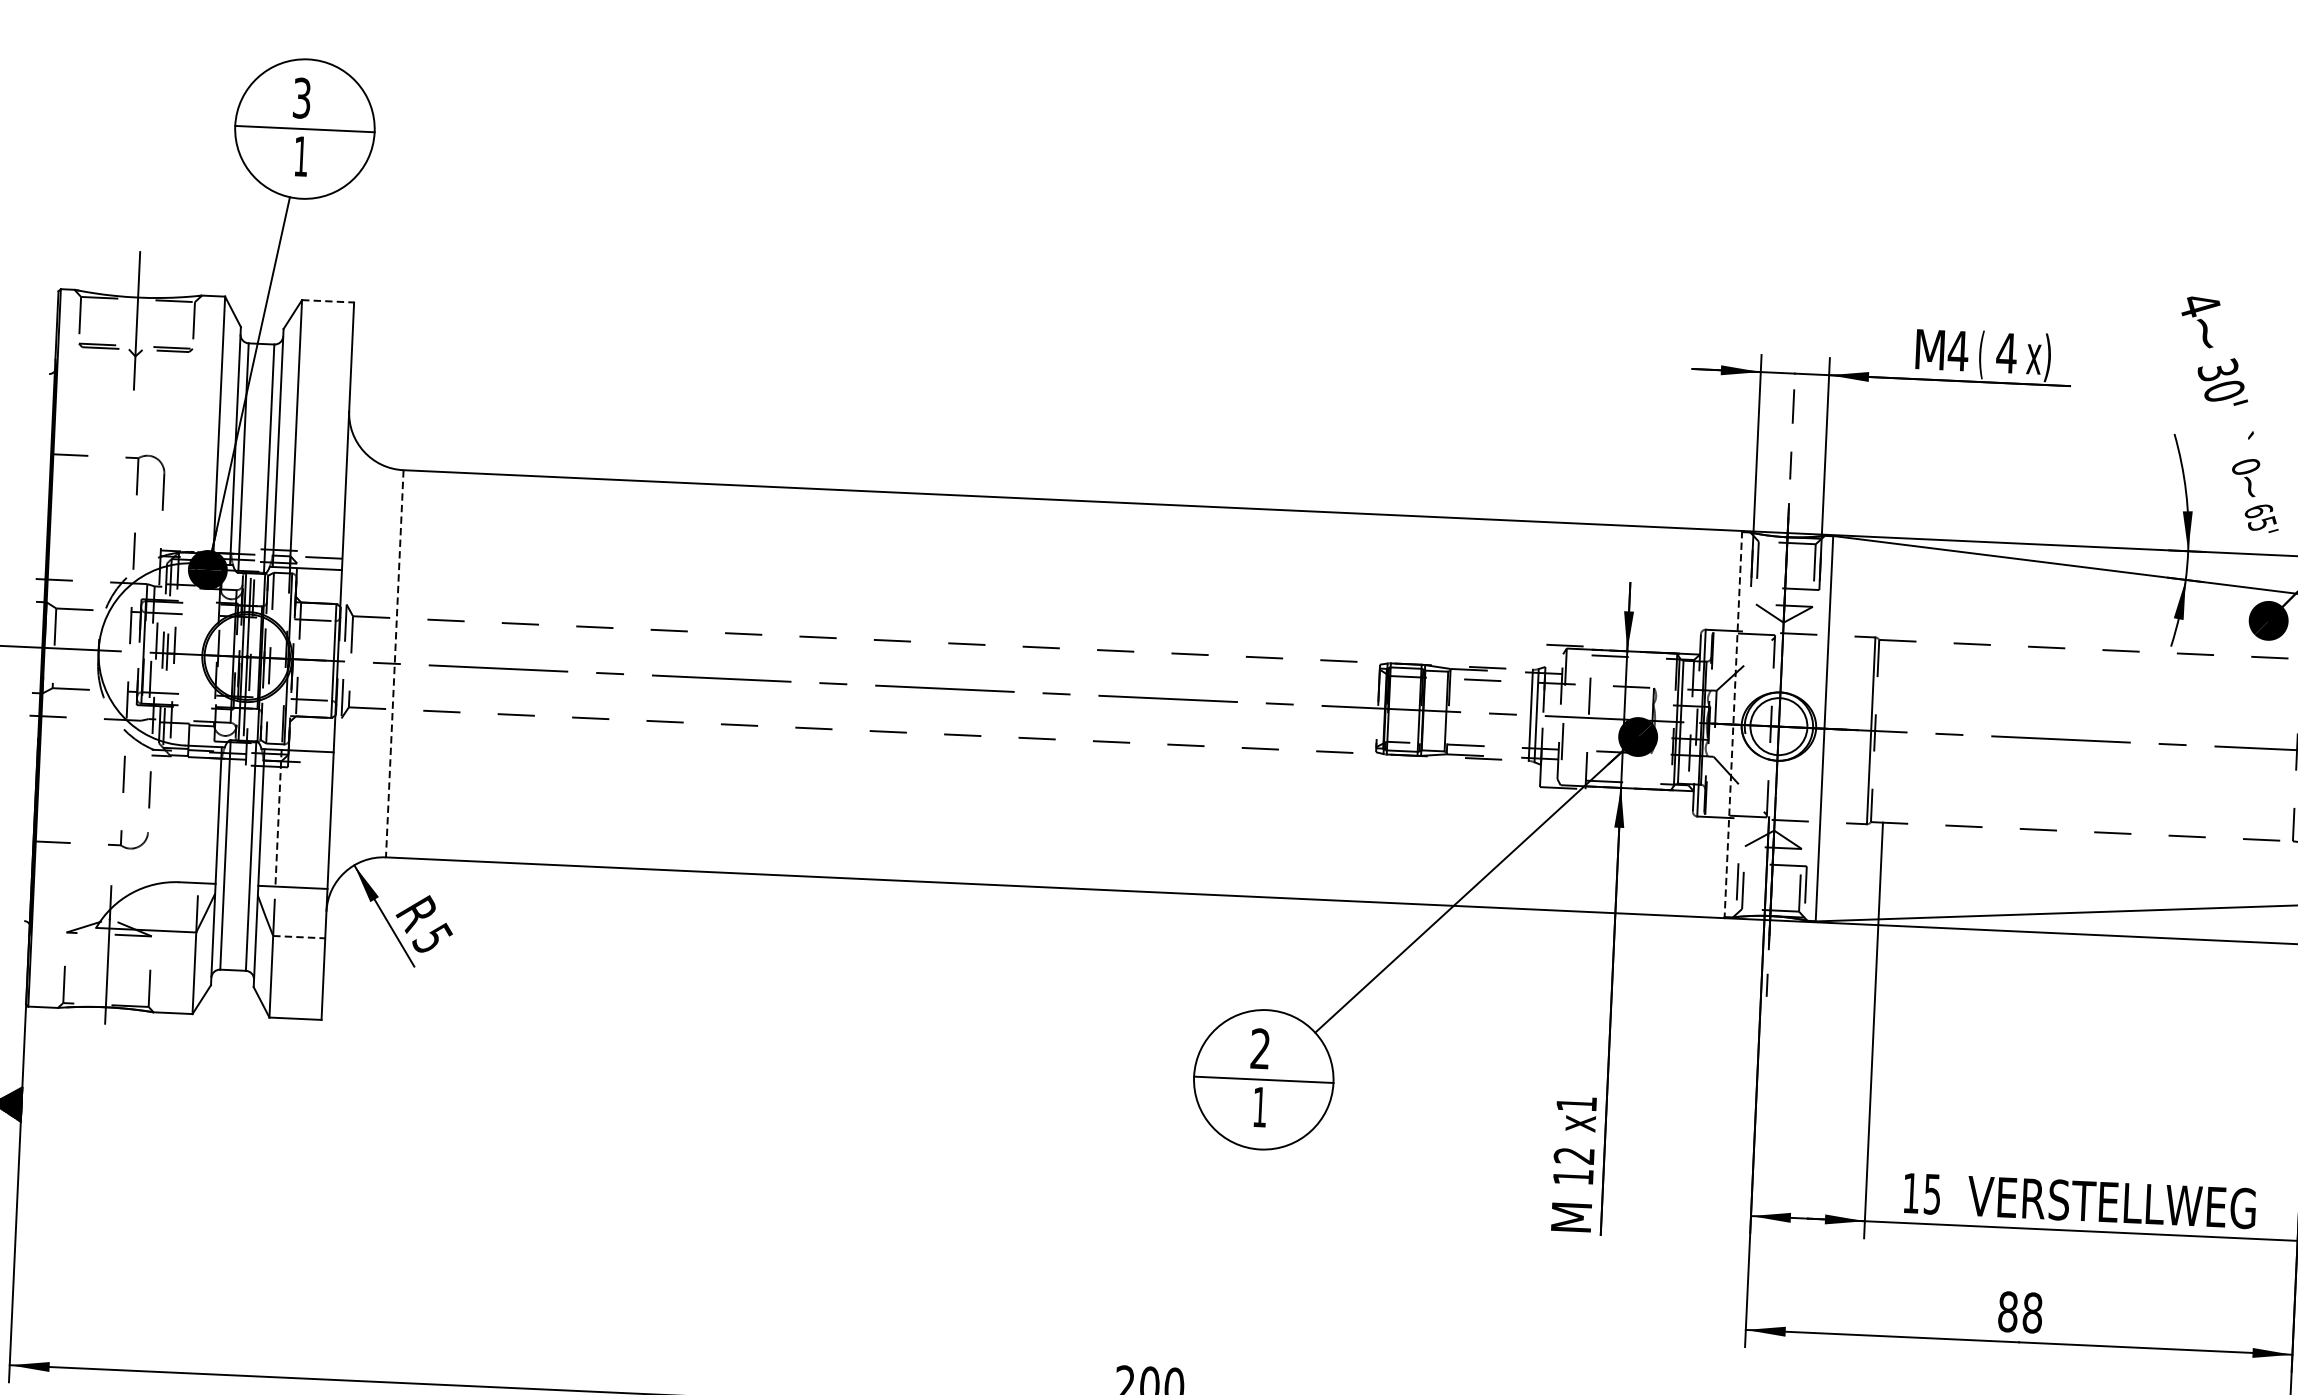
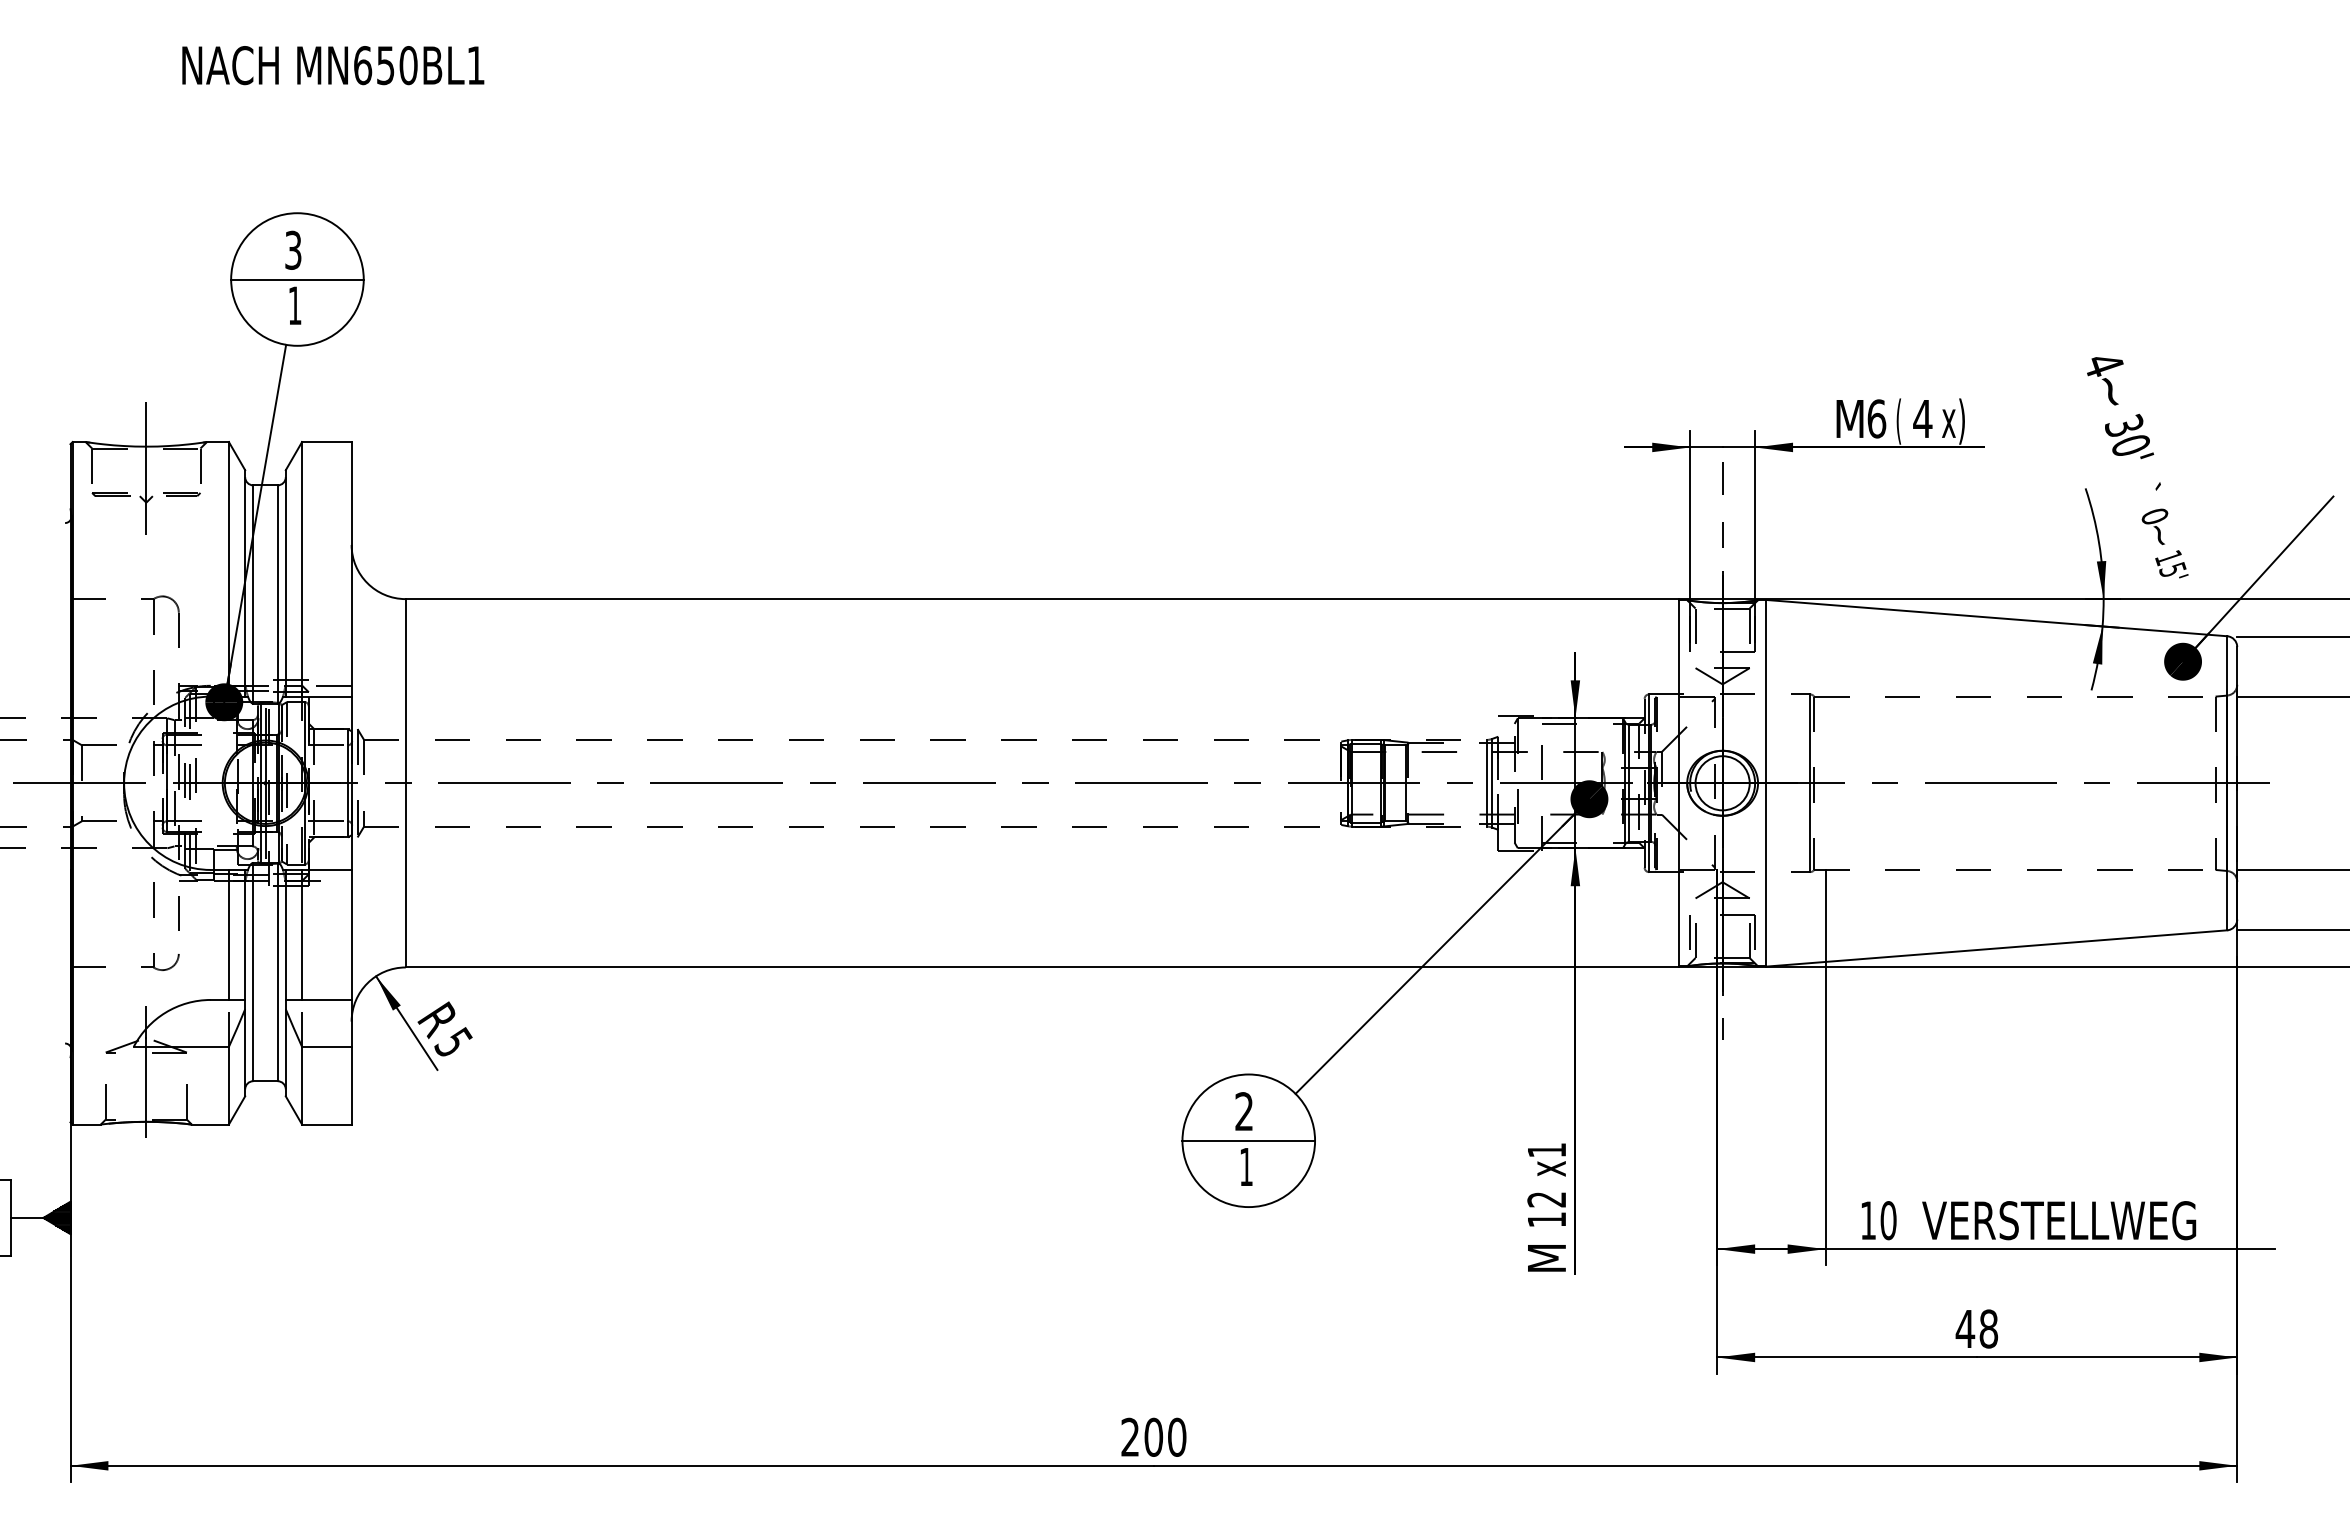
line: (327, 301) -> (326, 442), dashed -> solid
text: (1958, 350) -> (1876, 418), 4 -> 6
text: (2258, 511) -> (2168, 558), 65' -> 15'
line: (394, 664) -> (405, 783), dashed -> solid
line: (1733, 724) -> (1679, 783), dashed -> solid
line: (201, 814) -> (228, 934), added
line: (278, 818) -> (302, 935), dashed -> solid
line: (298, 936) -> (326, 1046), dashed -> solid
text: (1932, 1194) -> (1888, 1220), 15 -> 10
text: (2008, 1311) -> (1965, 1328), 88 -> 48

